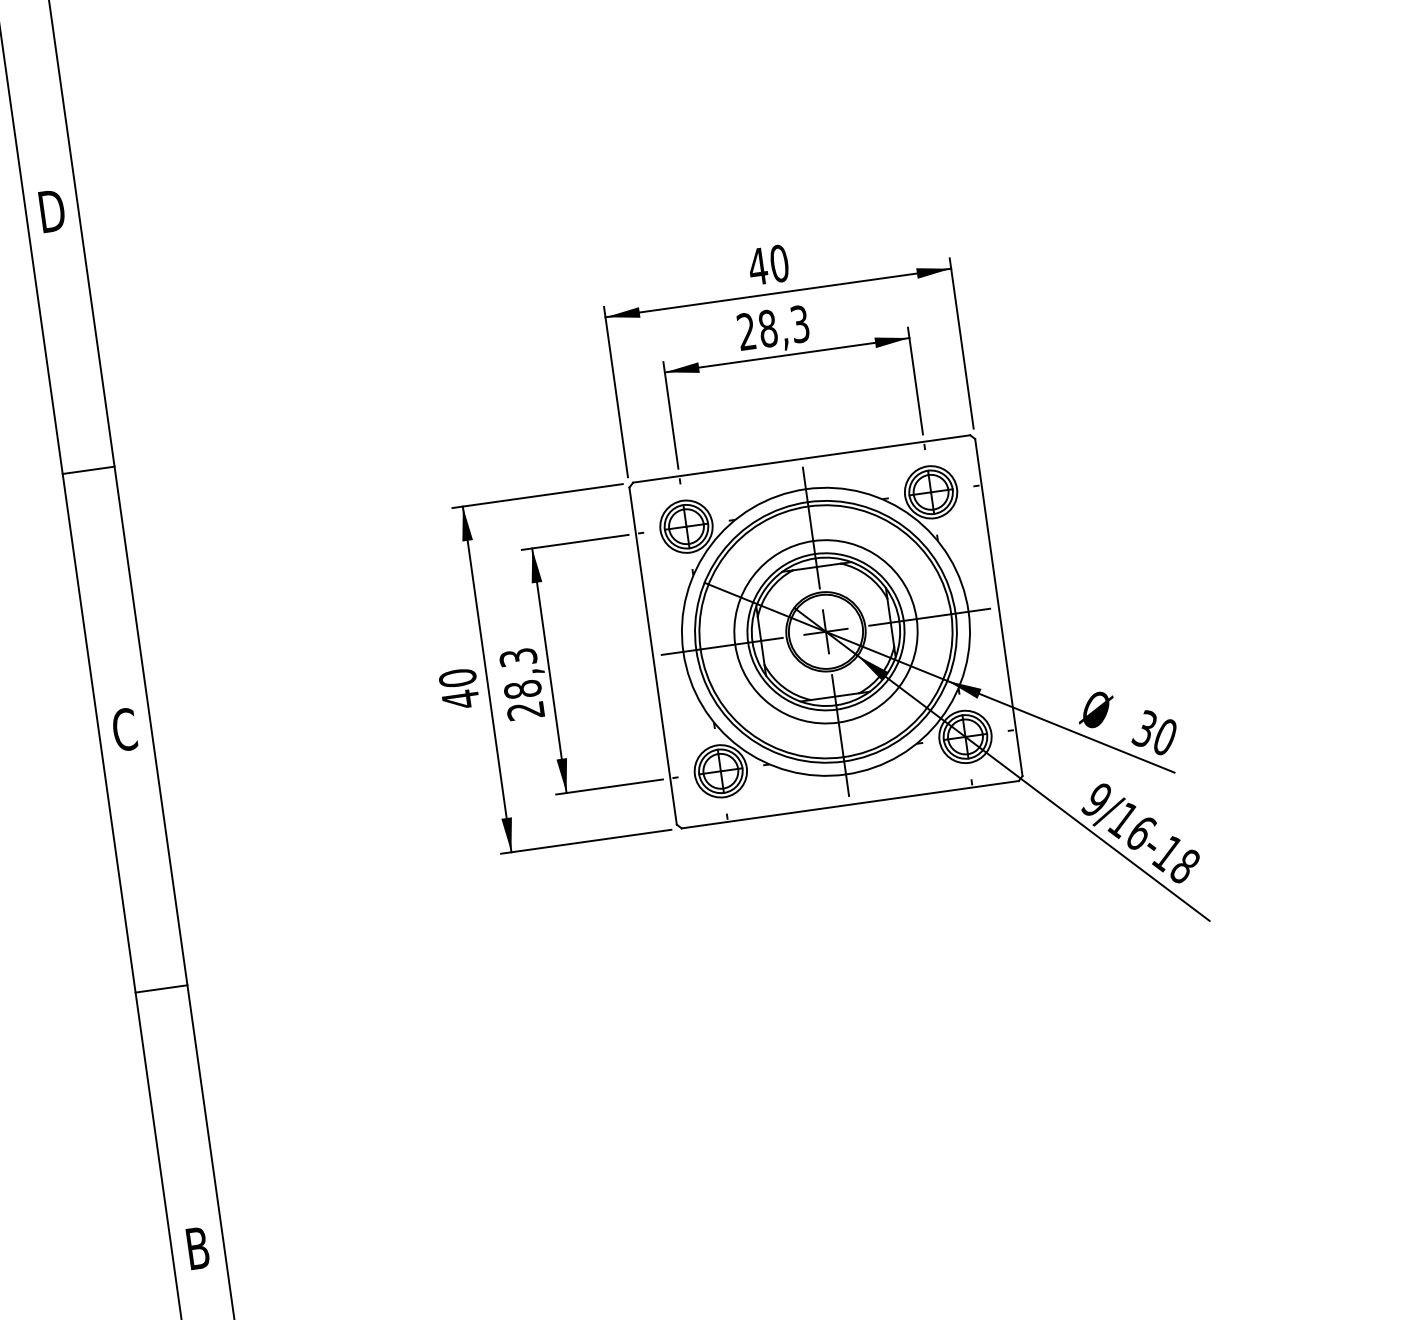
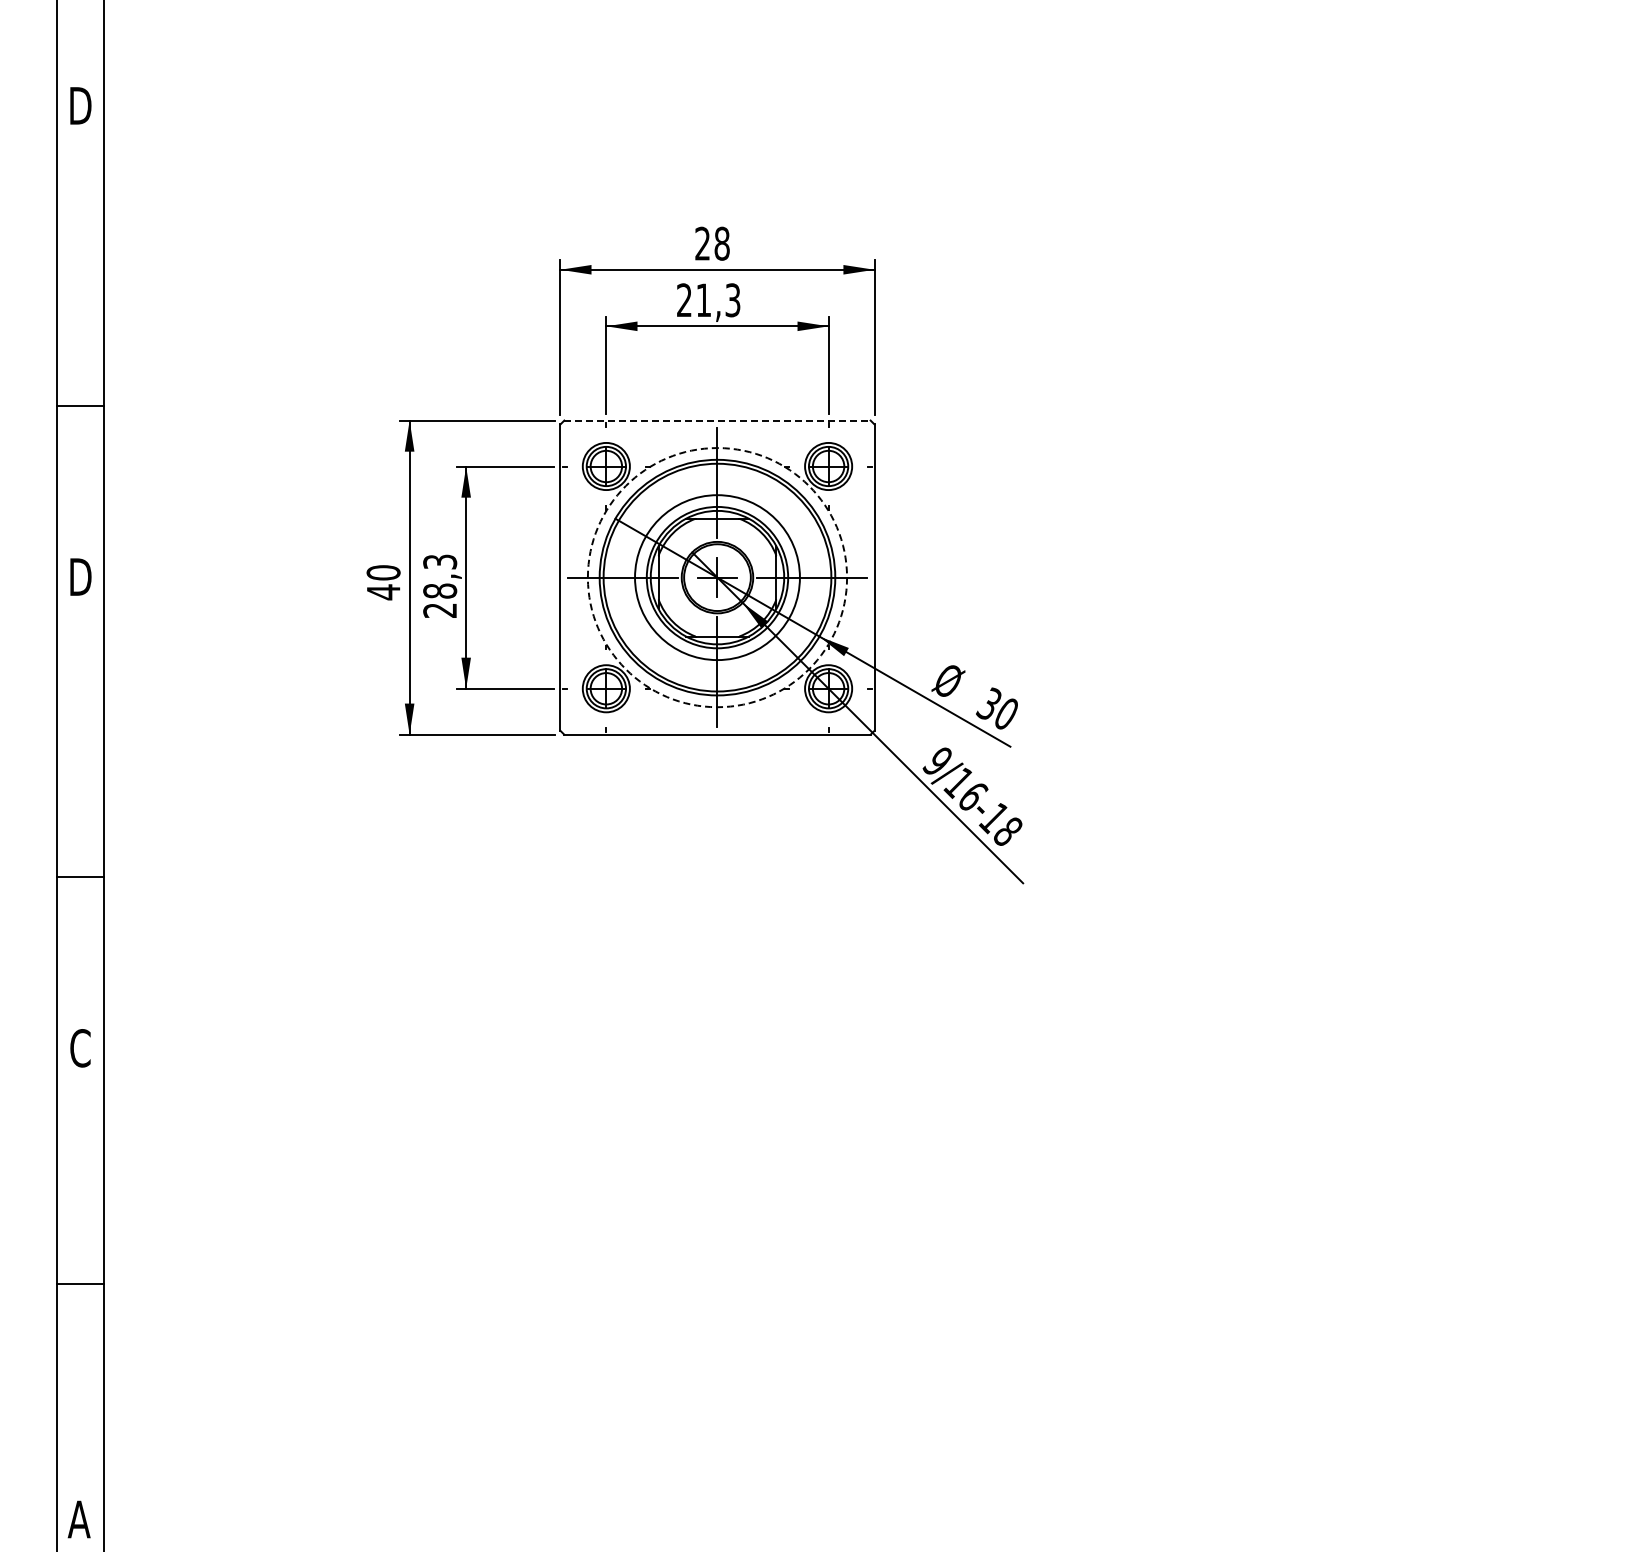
text: (767, 265) -> (711, 243), 40 -> 28
text: (767, 328) -> (703, 300), 28,3 -> 21,3
line: (801, 458) -> (717, 420), solid -> dashed
line: (88, 470) -> (80, 406), moved
circle: (825, 631) -> (717, 577), solid -> dashed
text: (124, 729) -> (80, 576), C -> D
line: (161, 988) -> (80, 876), moved
text: (197, 1248) -> (80, 1048), B -> C

